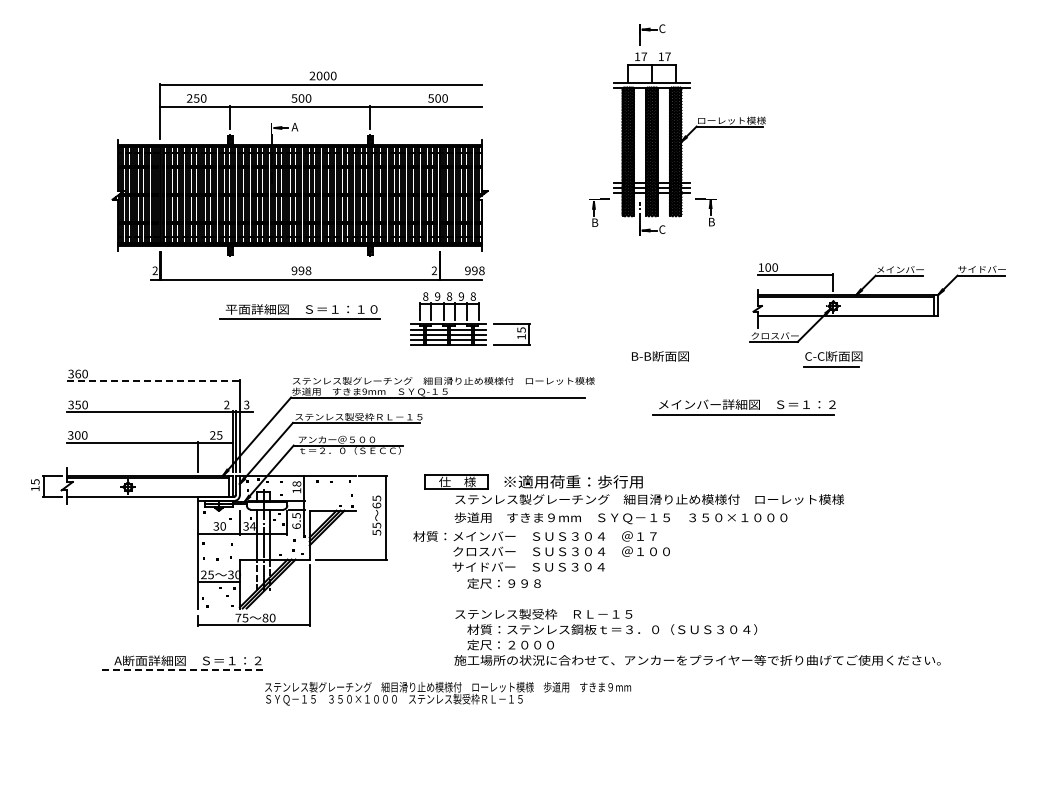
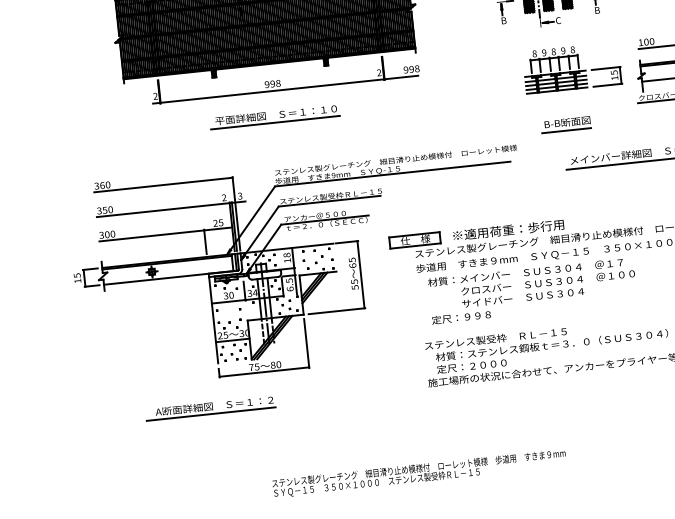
part: (470, 318) -> (572, 67), moved
line: (657, 366) -> (566, 130), added
line: (154, 381) -> (164, 185), dashed -> solid
text: (541, 551) -> (531, 284), moved
line: (182, 670) -> (211, 414), dashed -> solid
text: (448, 693) -> (419, 473), moved

